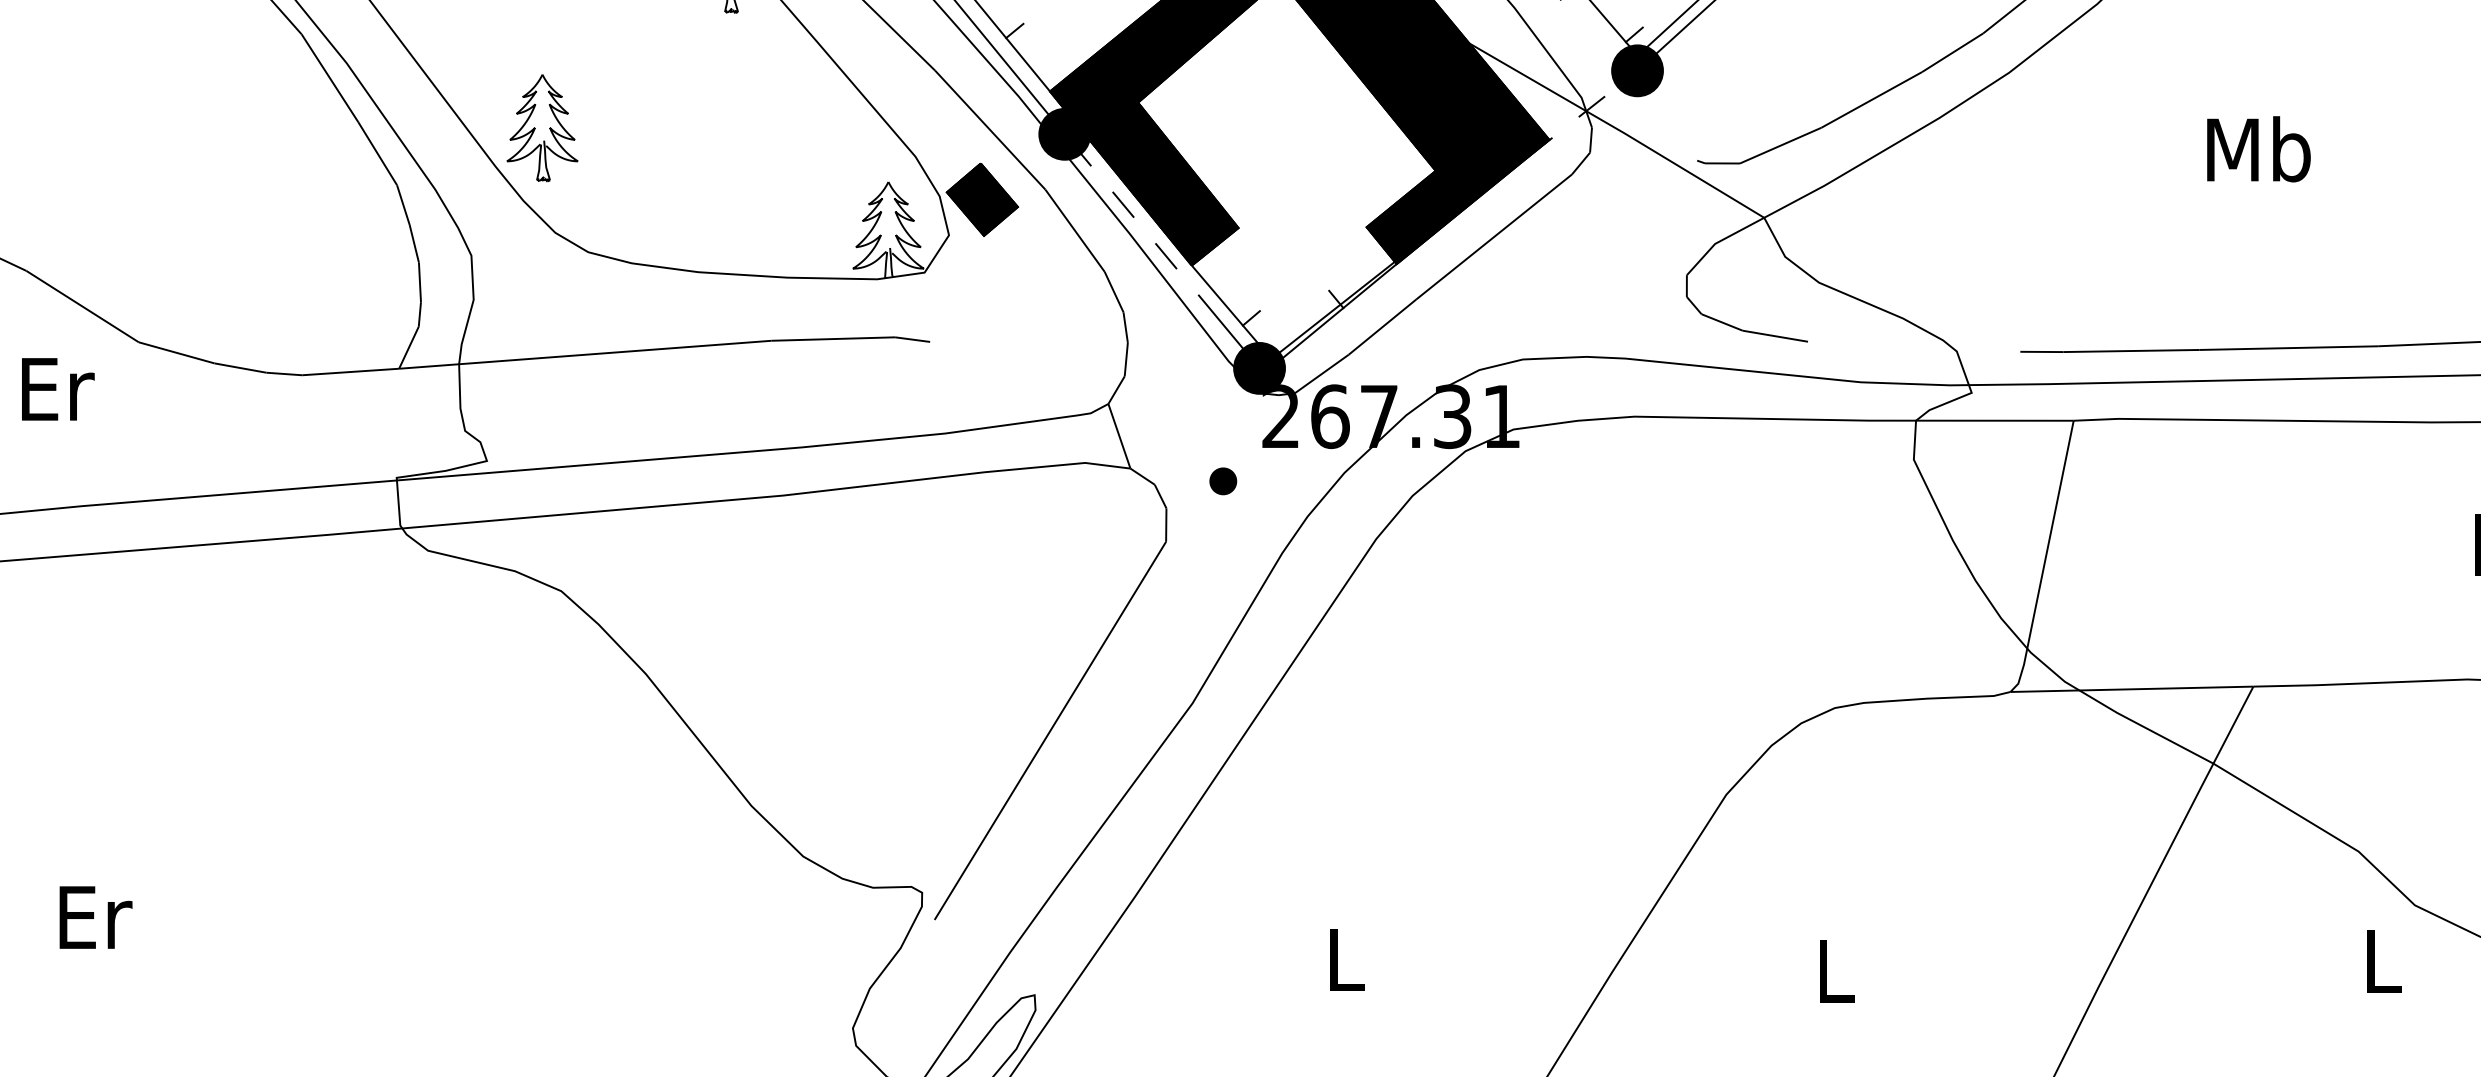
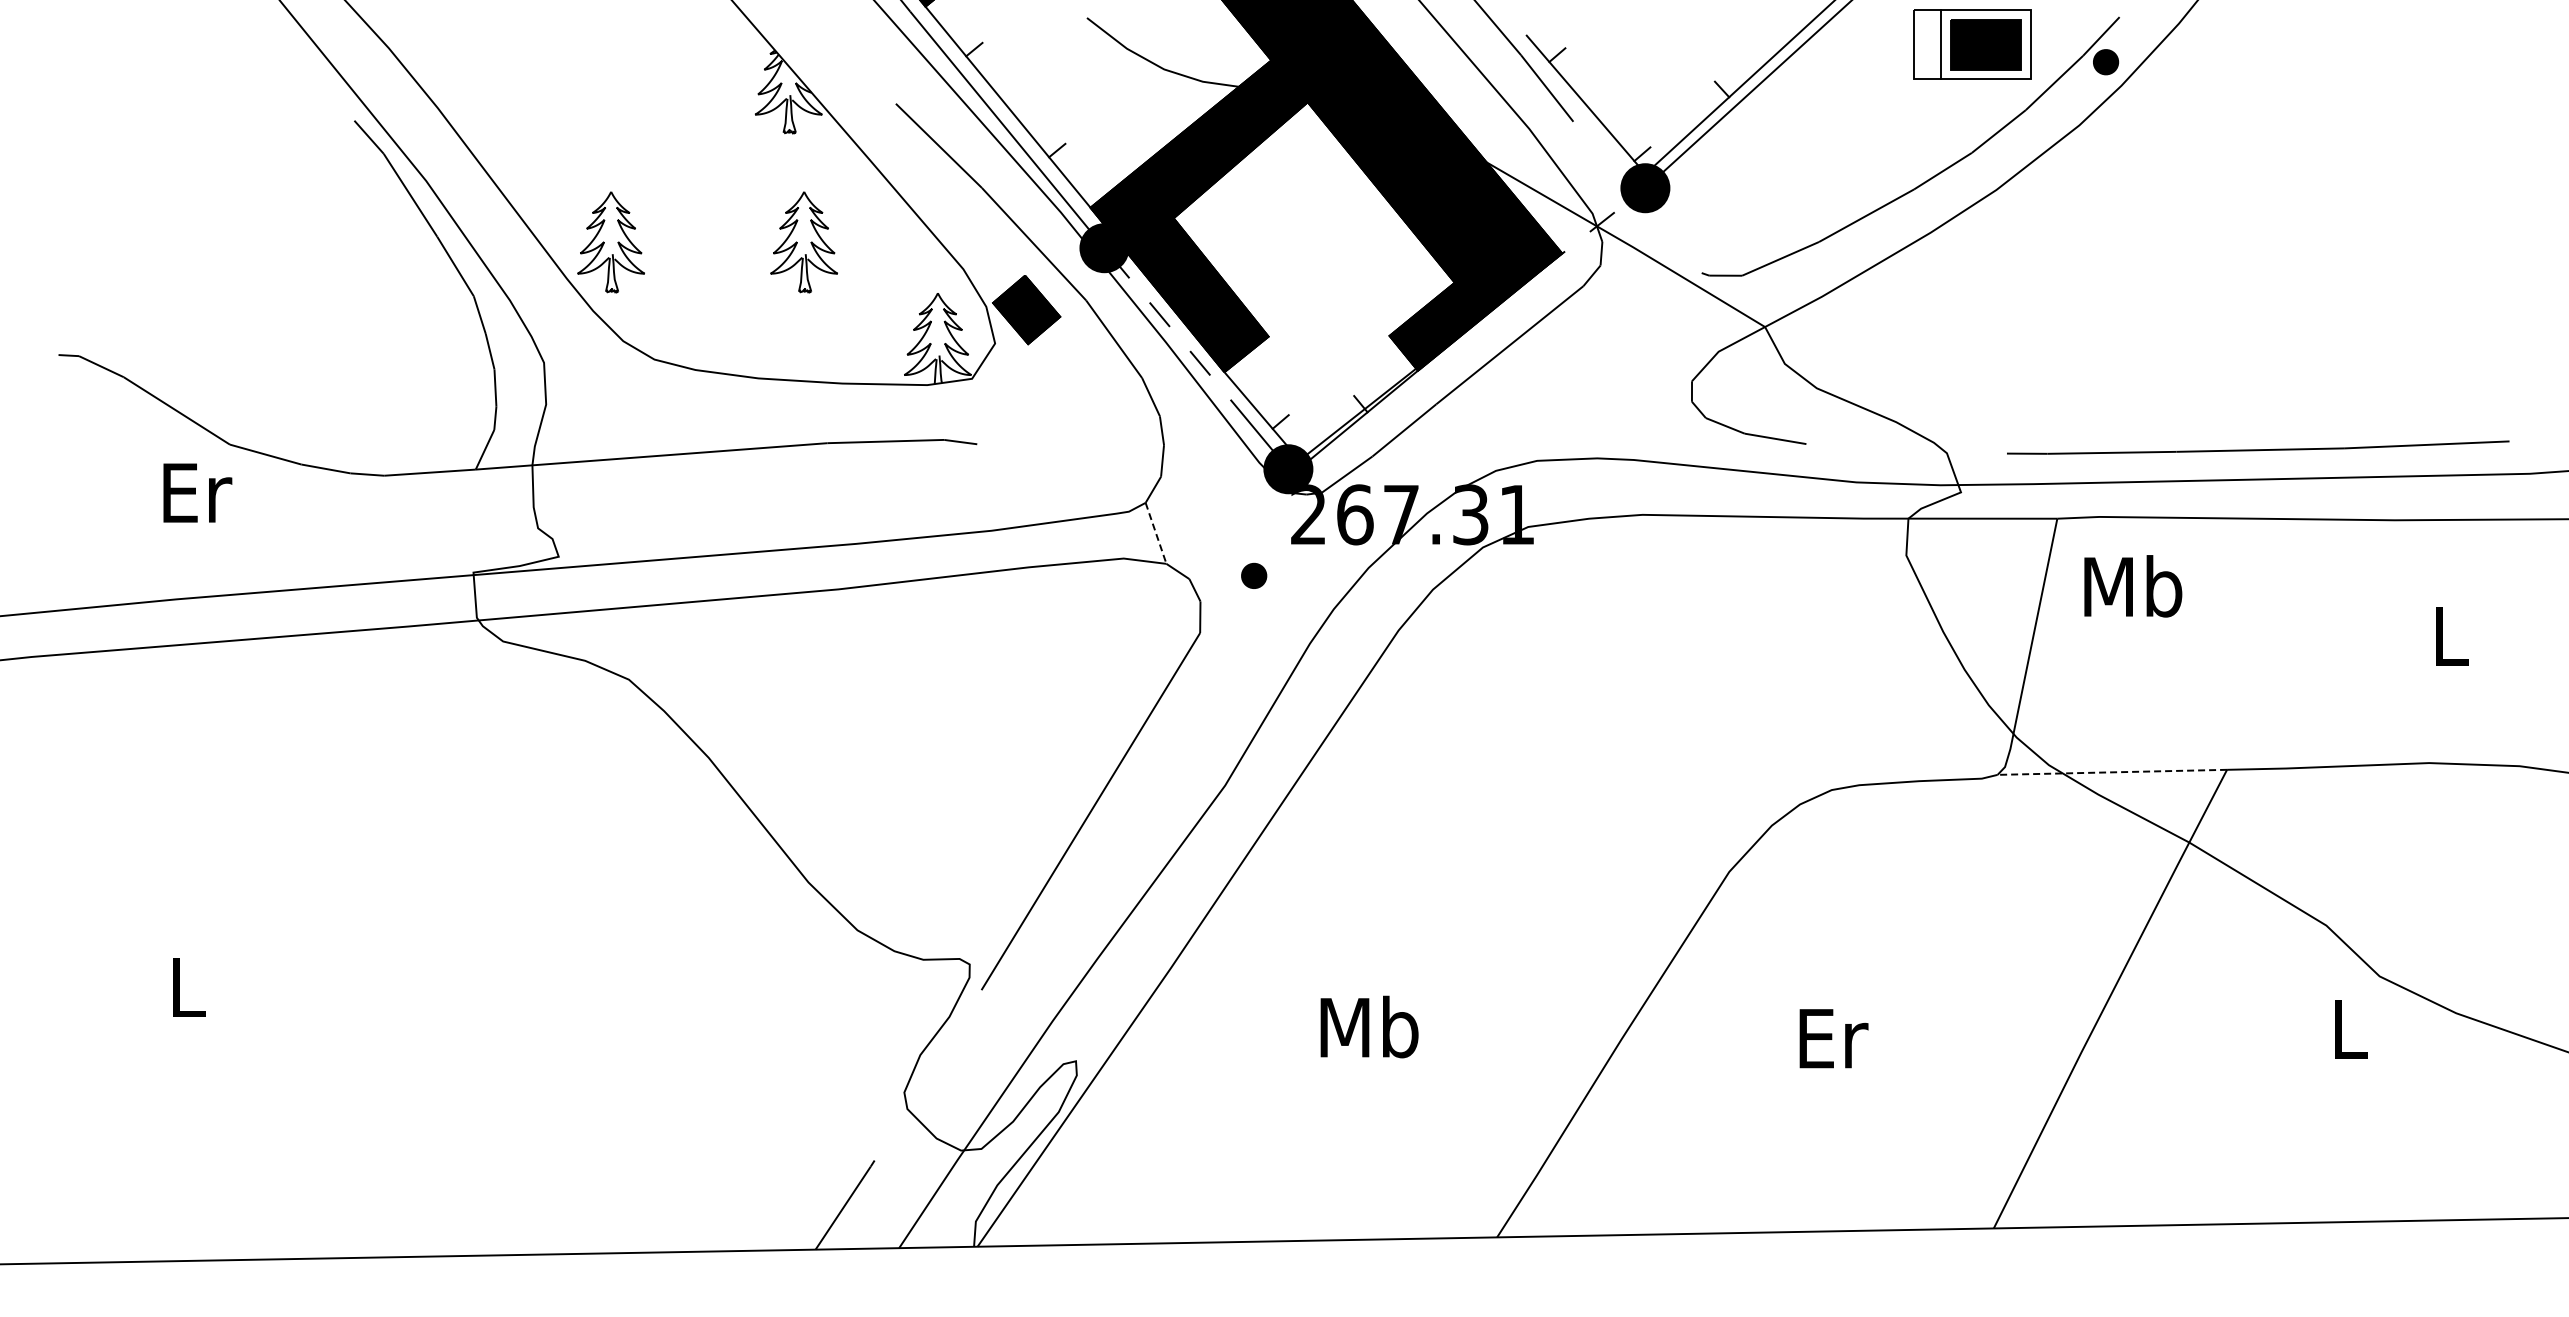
part: (746, 128) -> (803, 242), added
text: (2259, 149) -> (2133, 586), moved
text: (57, 388) -> (197, 492), moved
line: (1119, 436) -> (1156, 533), solid -> dashed
line: (2132, 689) -> (2112, 772), solid -> dashed
text: (96, 917) -> (189, 987), Er -> L
text: (1345, 958) -> (1369, 1026), L -> Mb
text: (1836, 971) -> (1833, 1038), L -> Er

